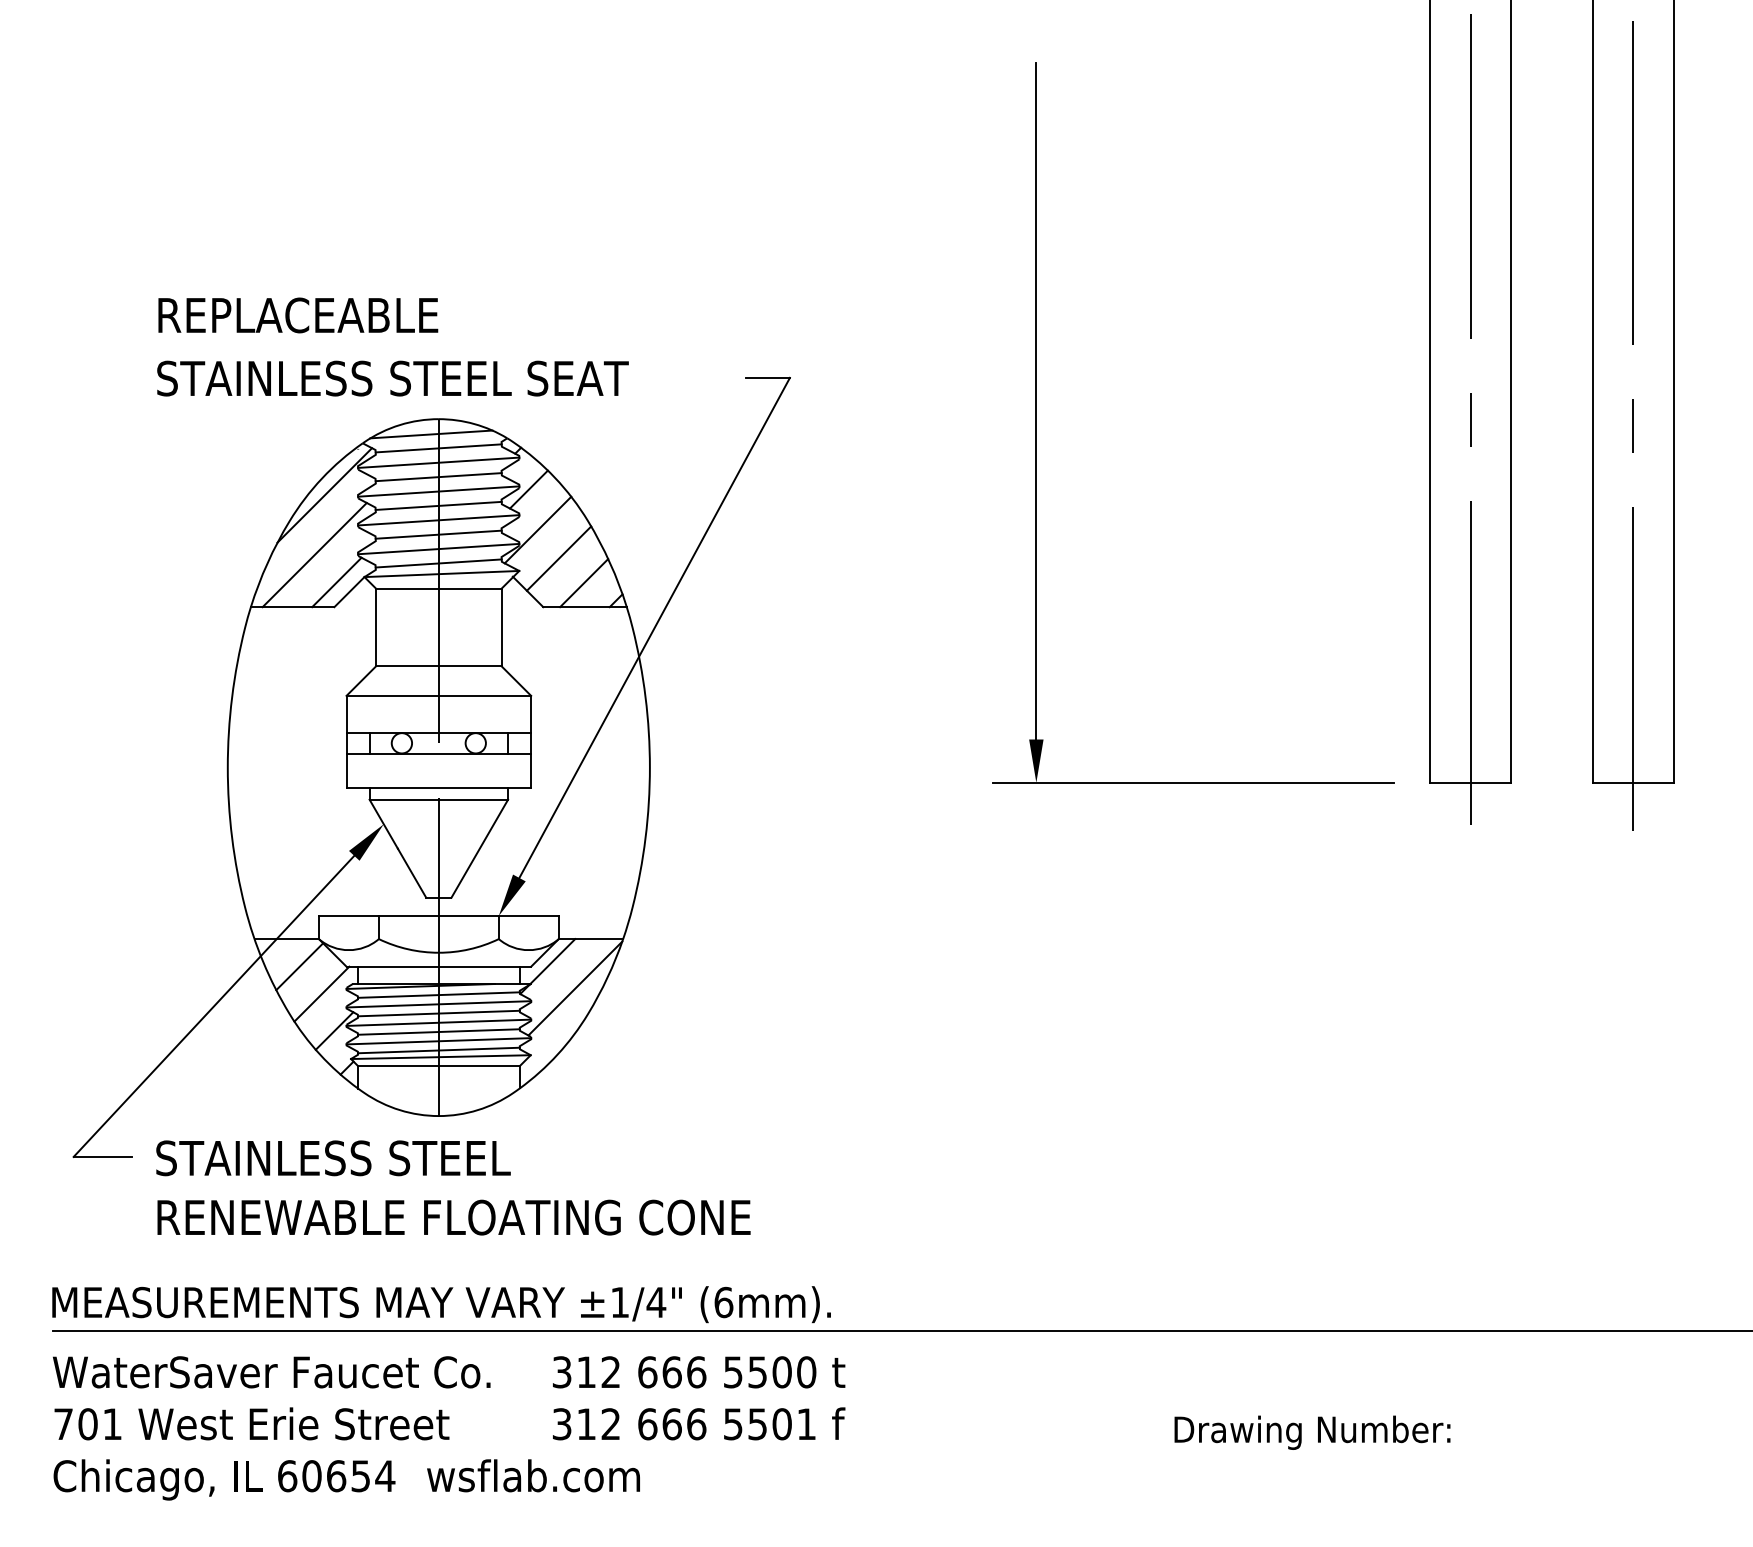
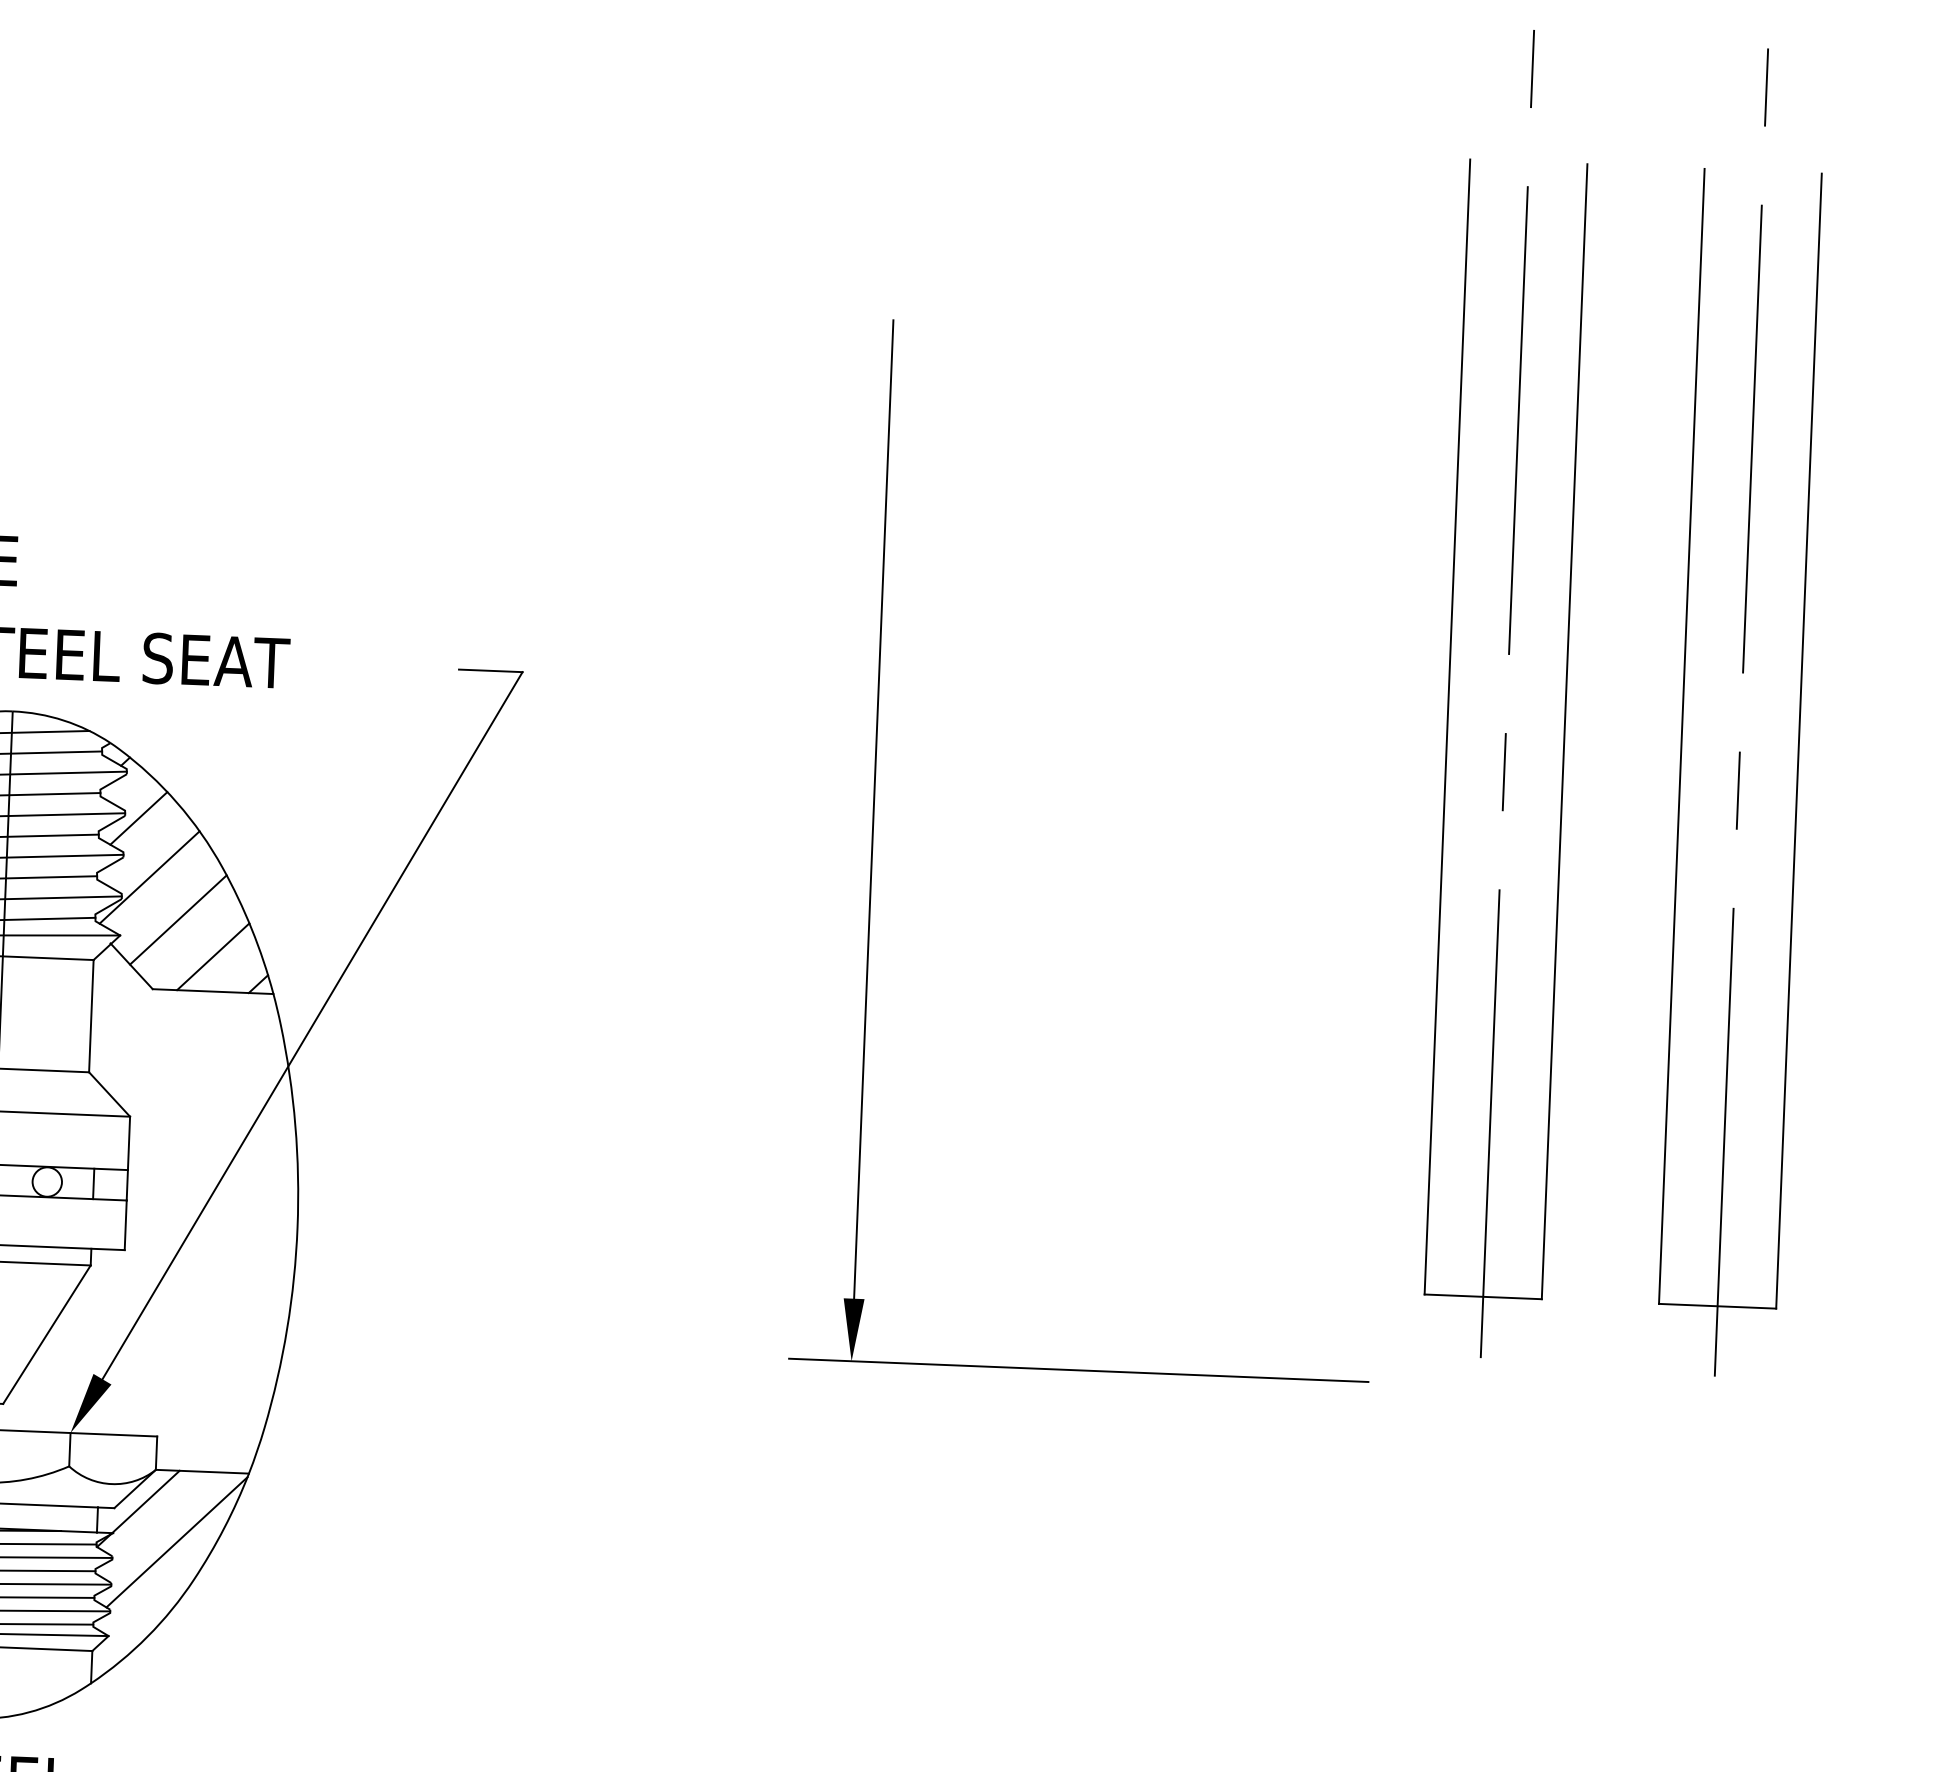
part: (1036, 422) -> (872, 840), moved

